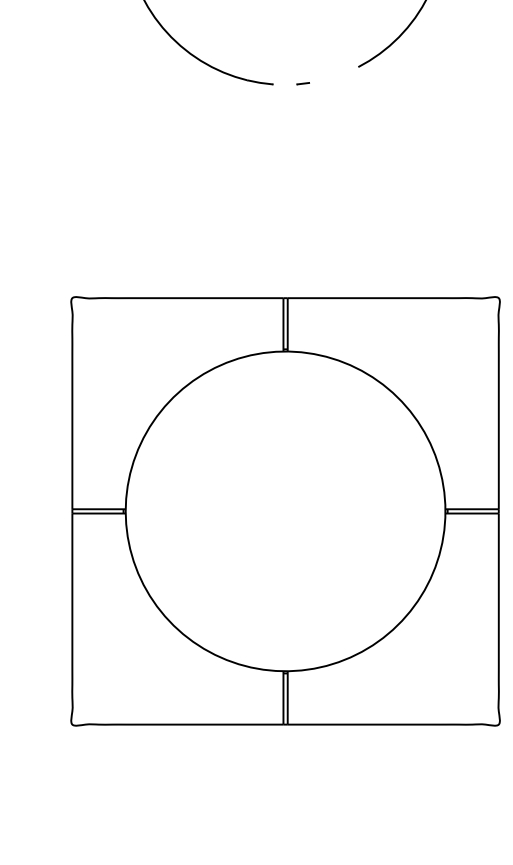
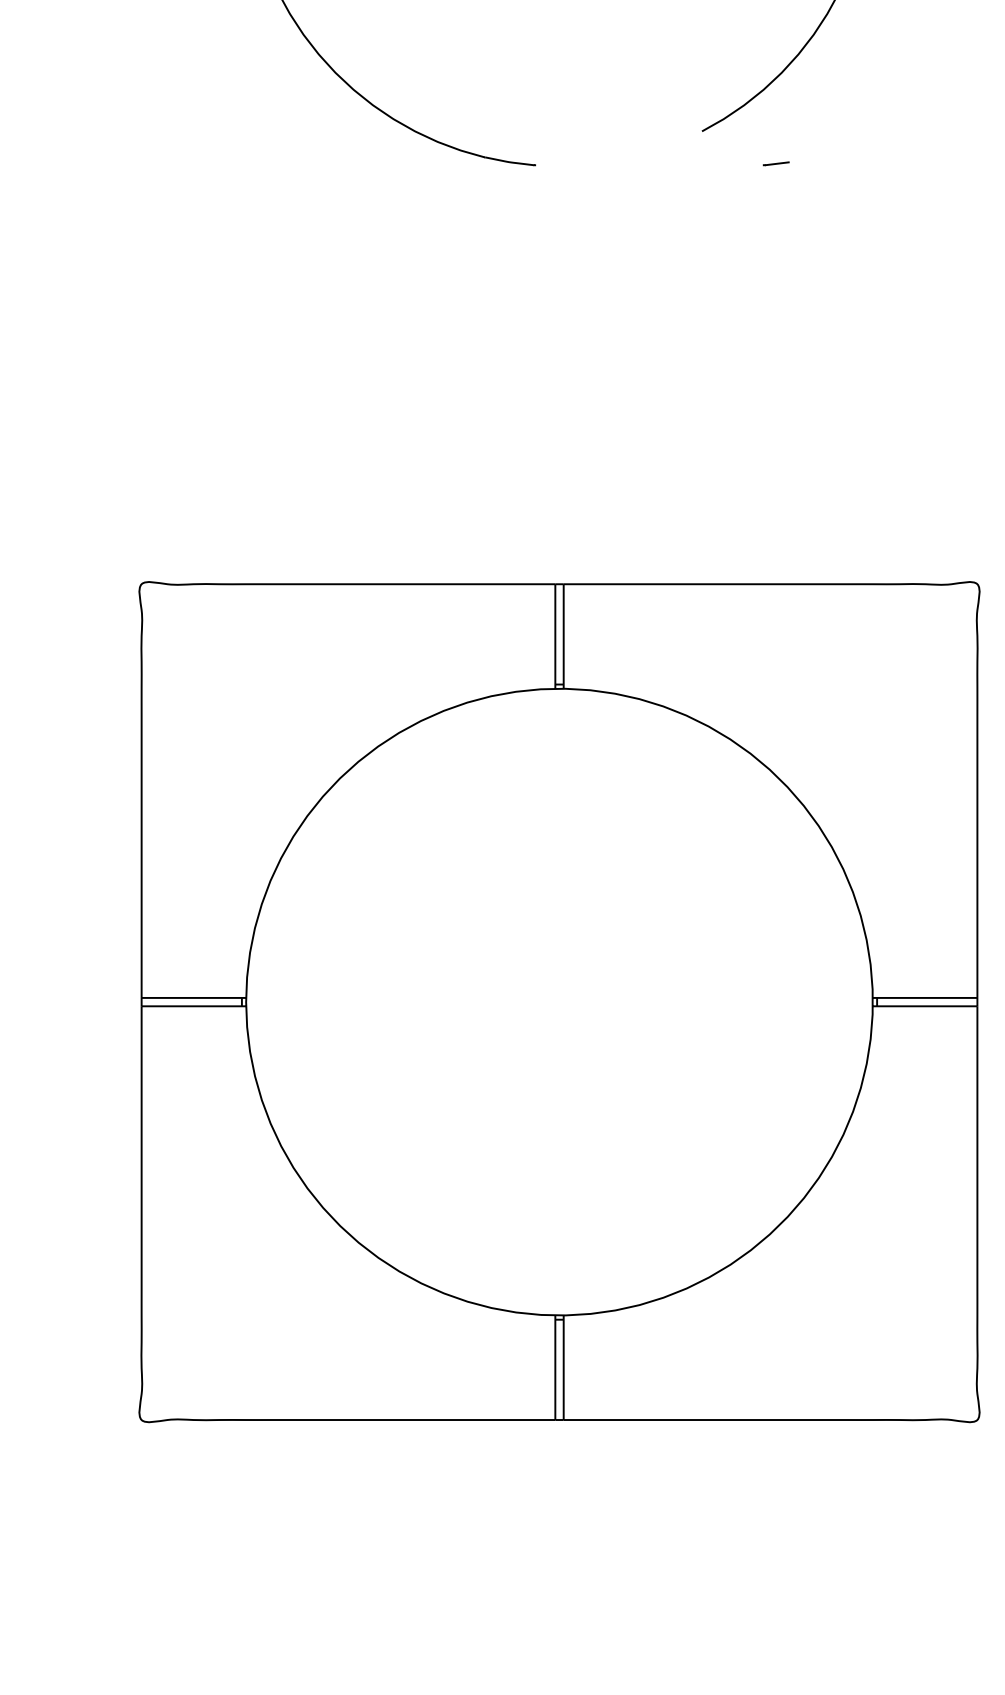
curve: (302, 83) -> (774, 163), moved

